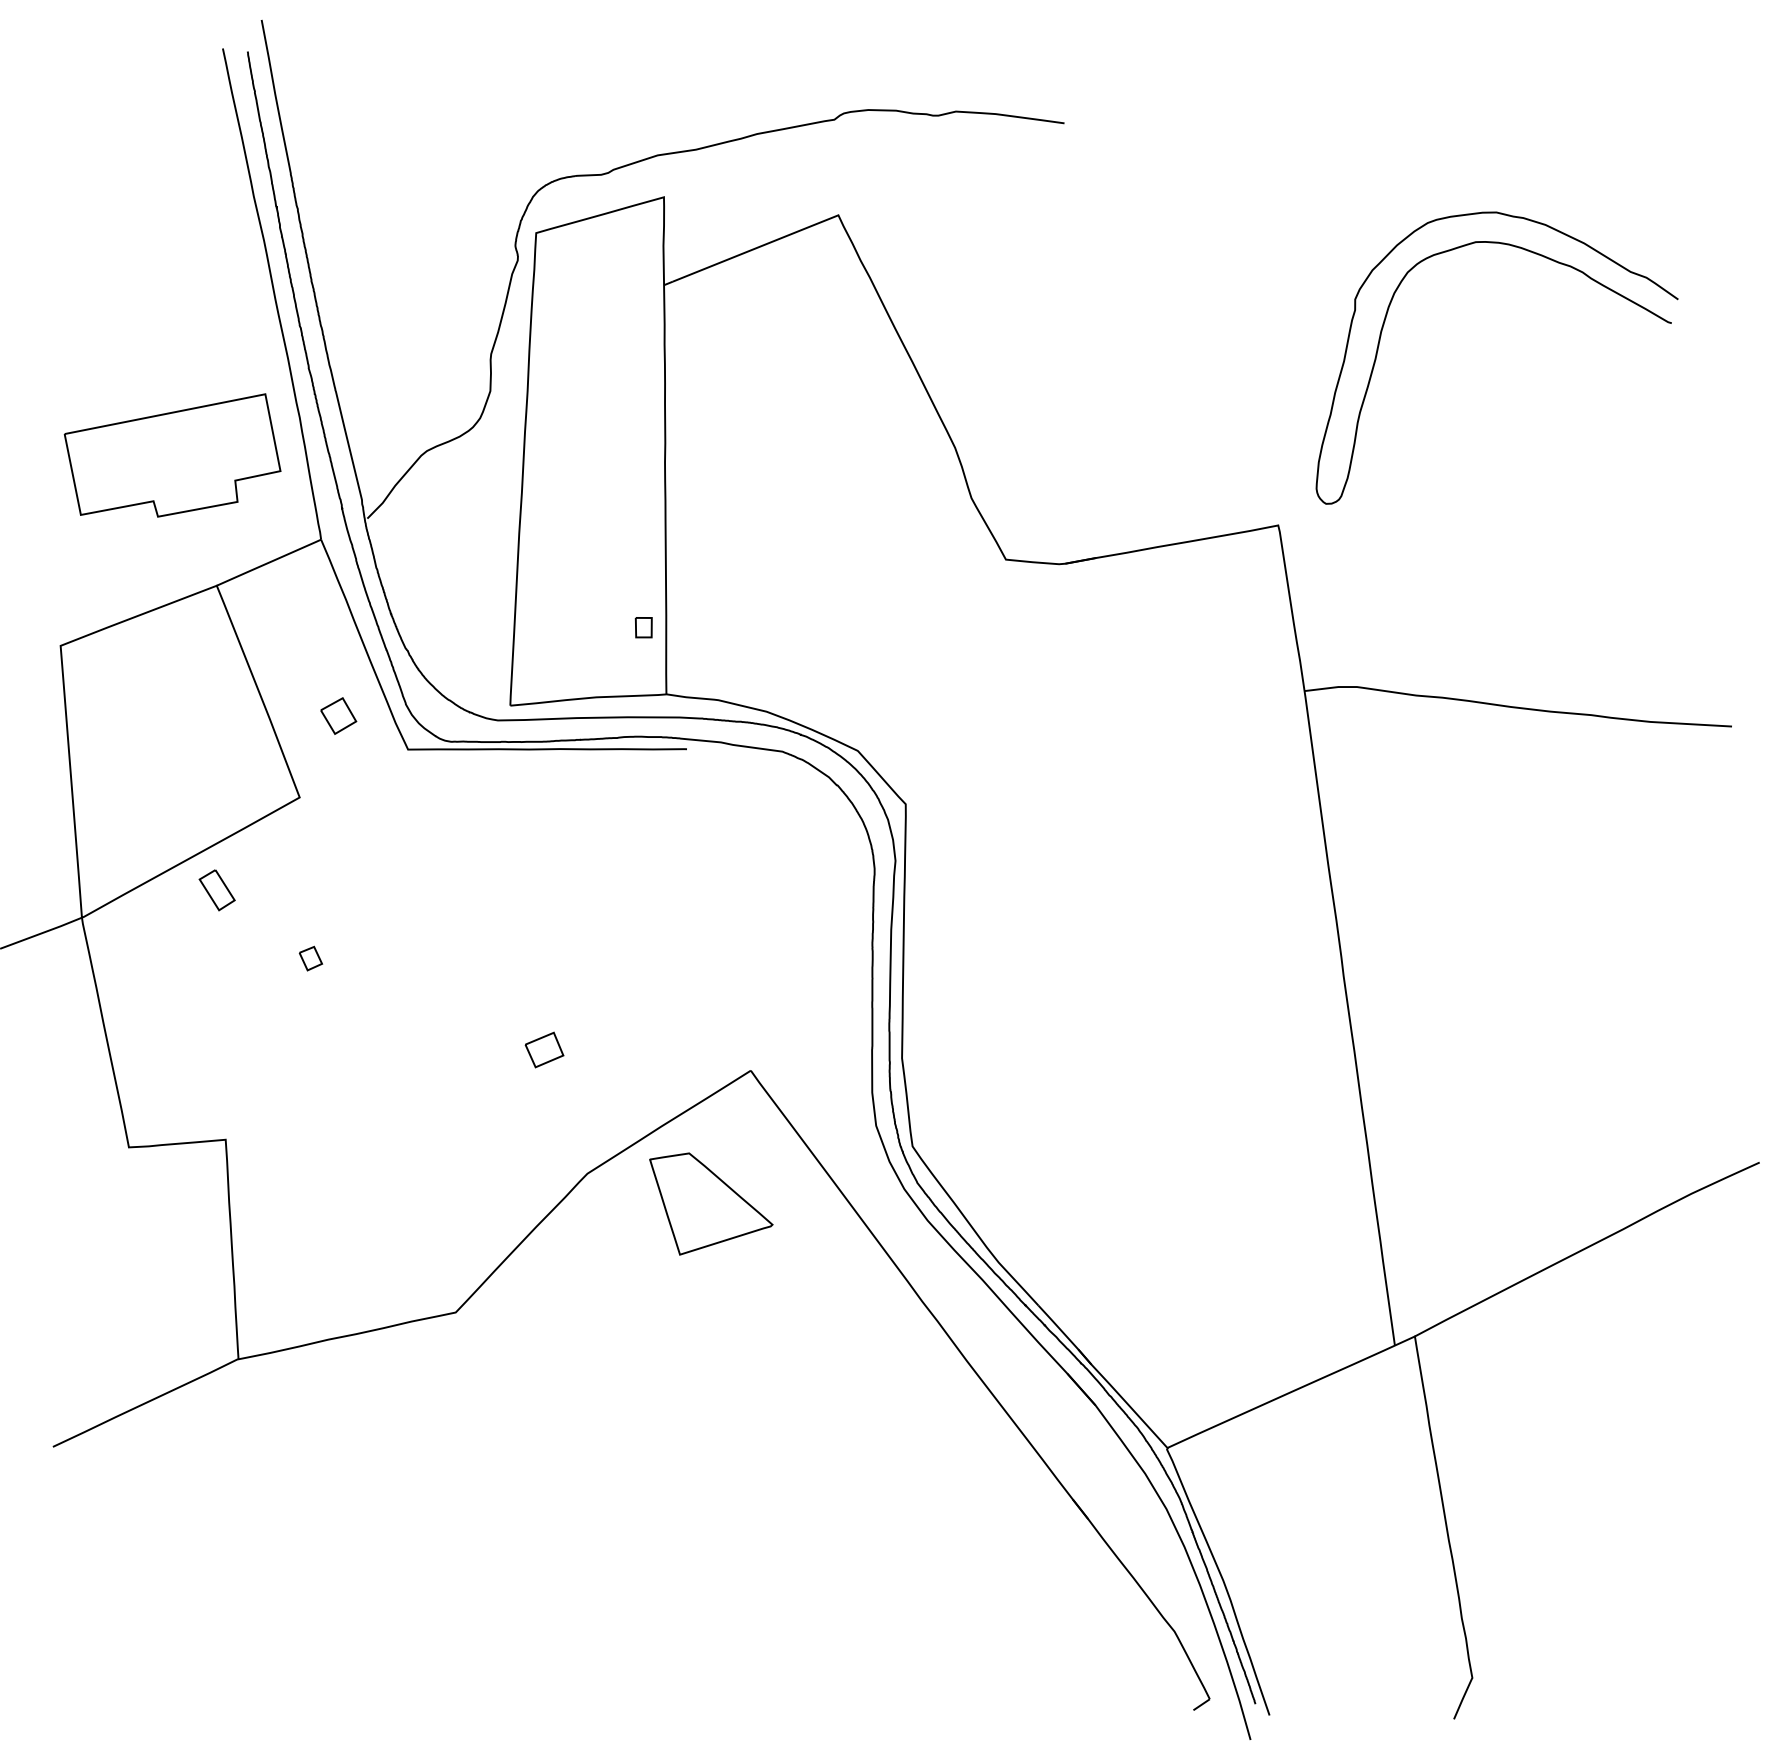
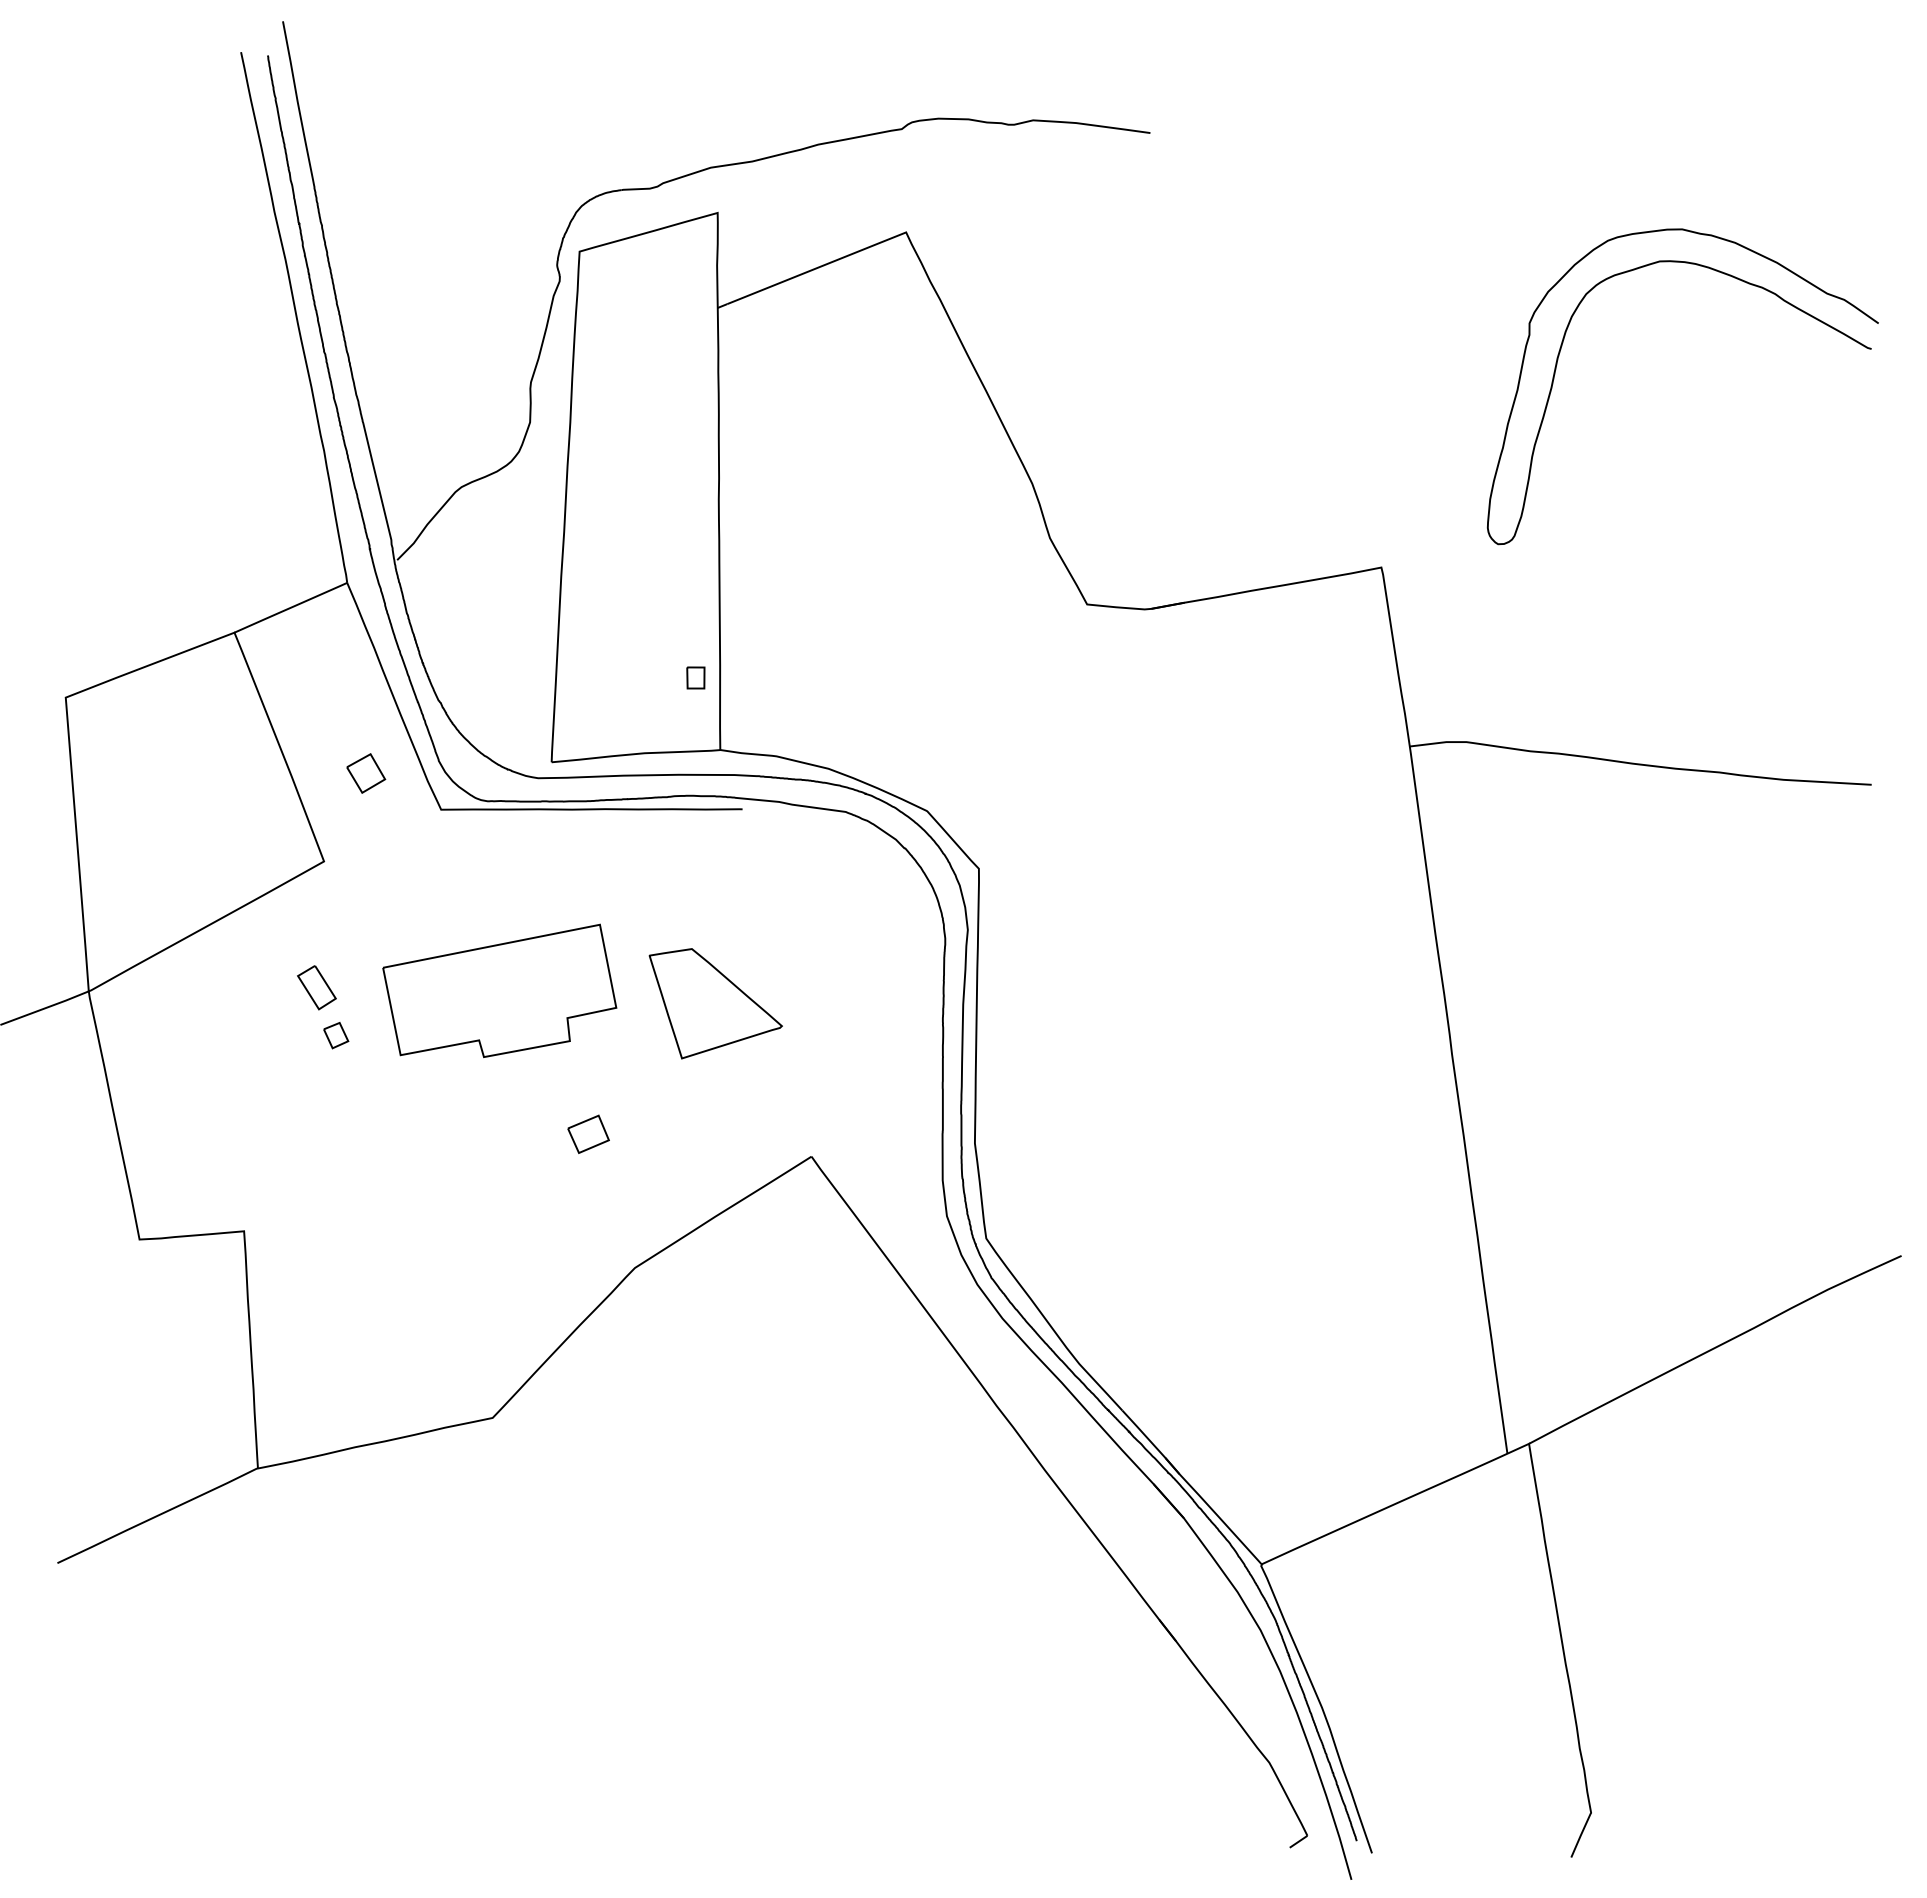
curve: (1537, 255) -> (1726, 275), moved
part: (172, 455) -> (499, 990), moved
part: (216, 890) -> (316, 987), moved
curve: (727, 1187) -> (733, 985), moved

